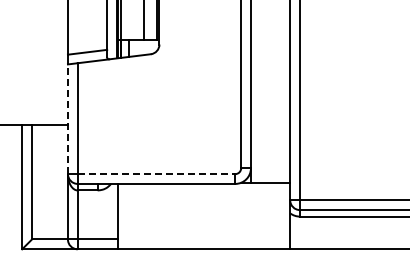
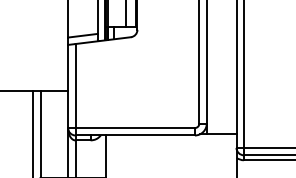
line: (67, 119) -> (67, 86), dashed -> solid
line: (156, 174) -> (135, 128), dashed -> solid

